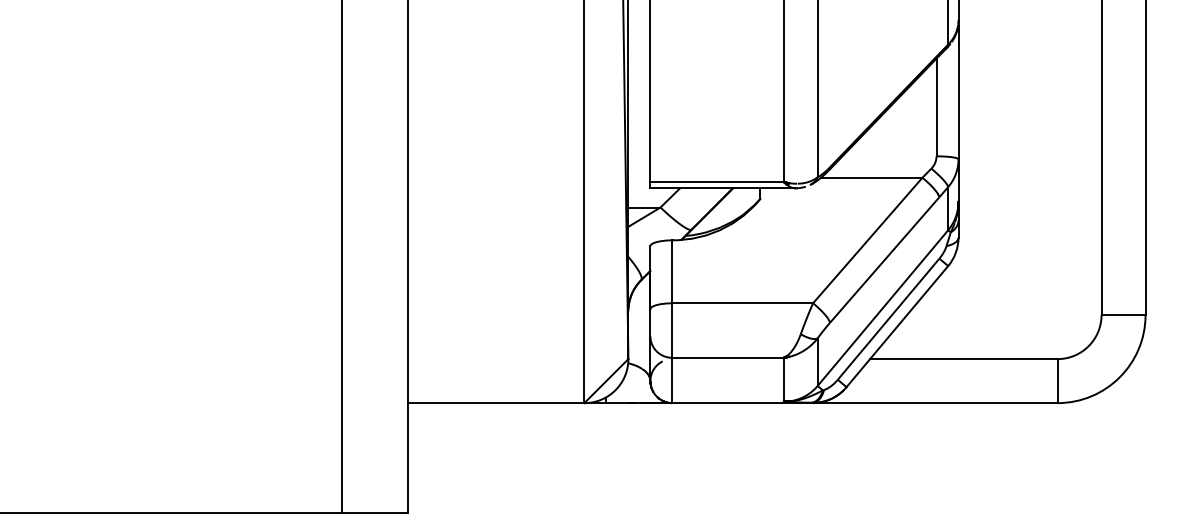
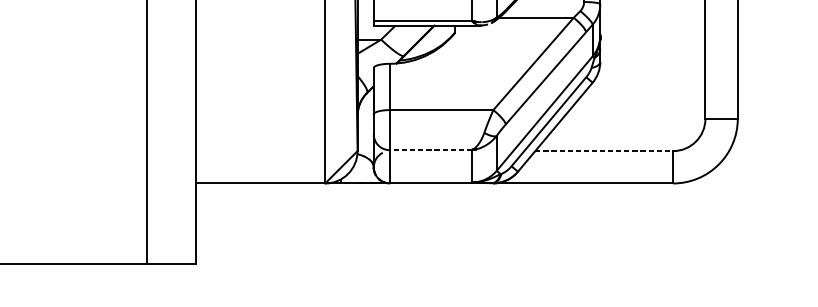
line: (728, 357) -> (431, 149), solid -> dashed
line: (963, 359) -> (603, 151), solid -> dashed

